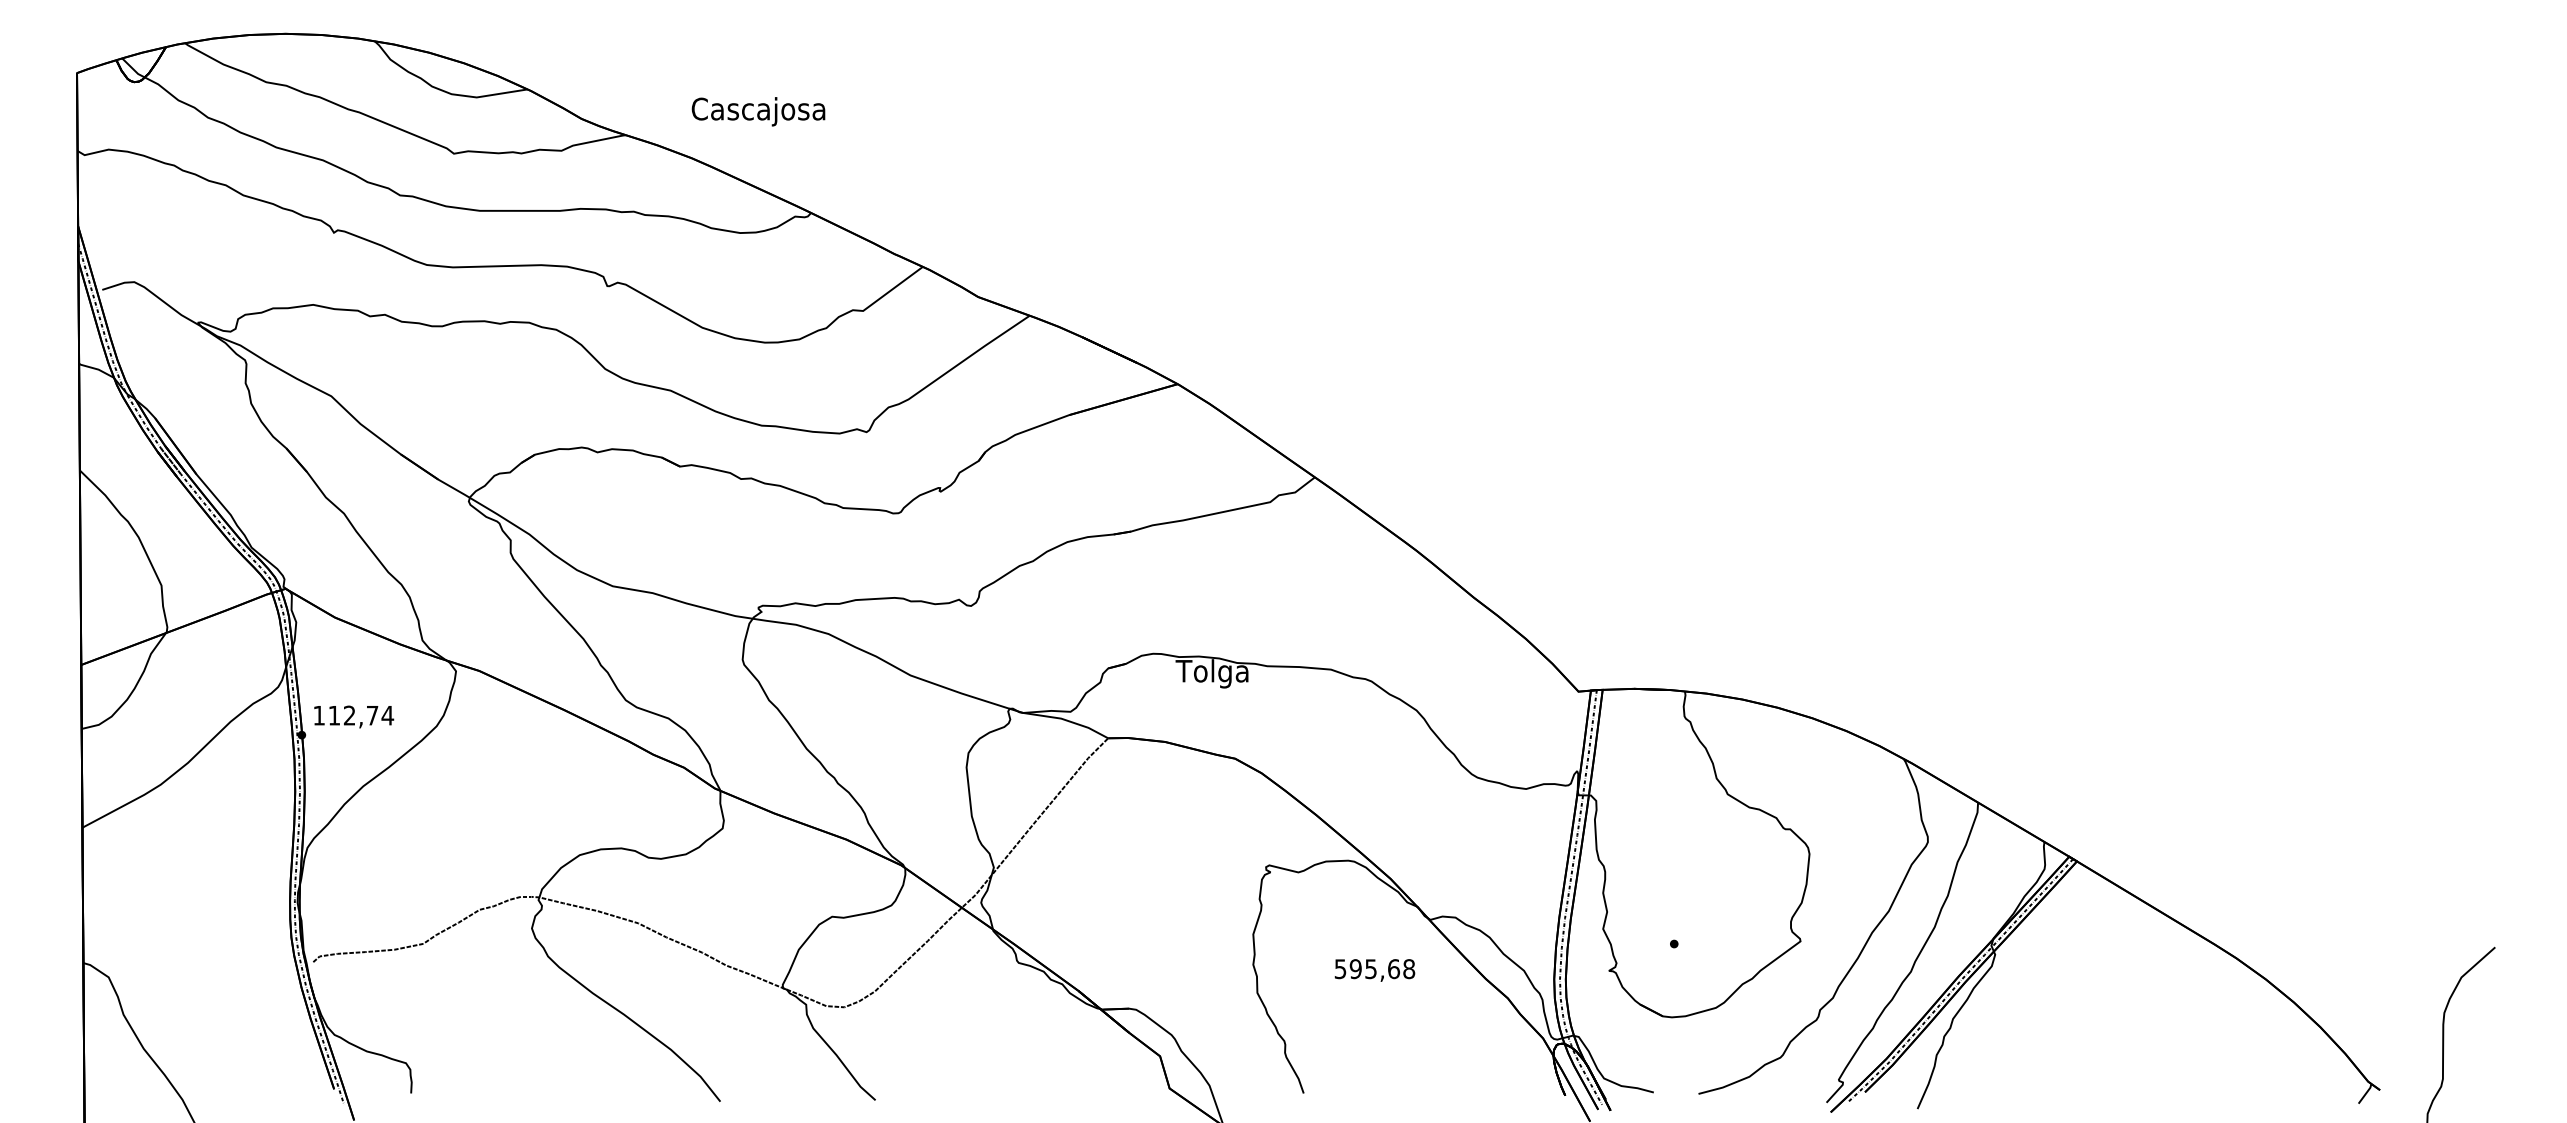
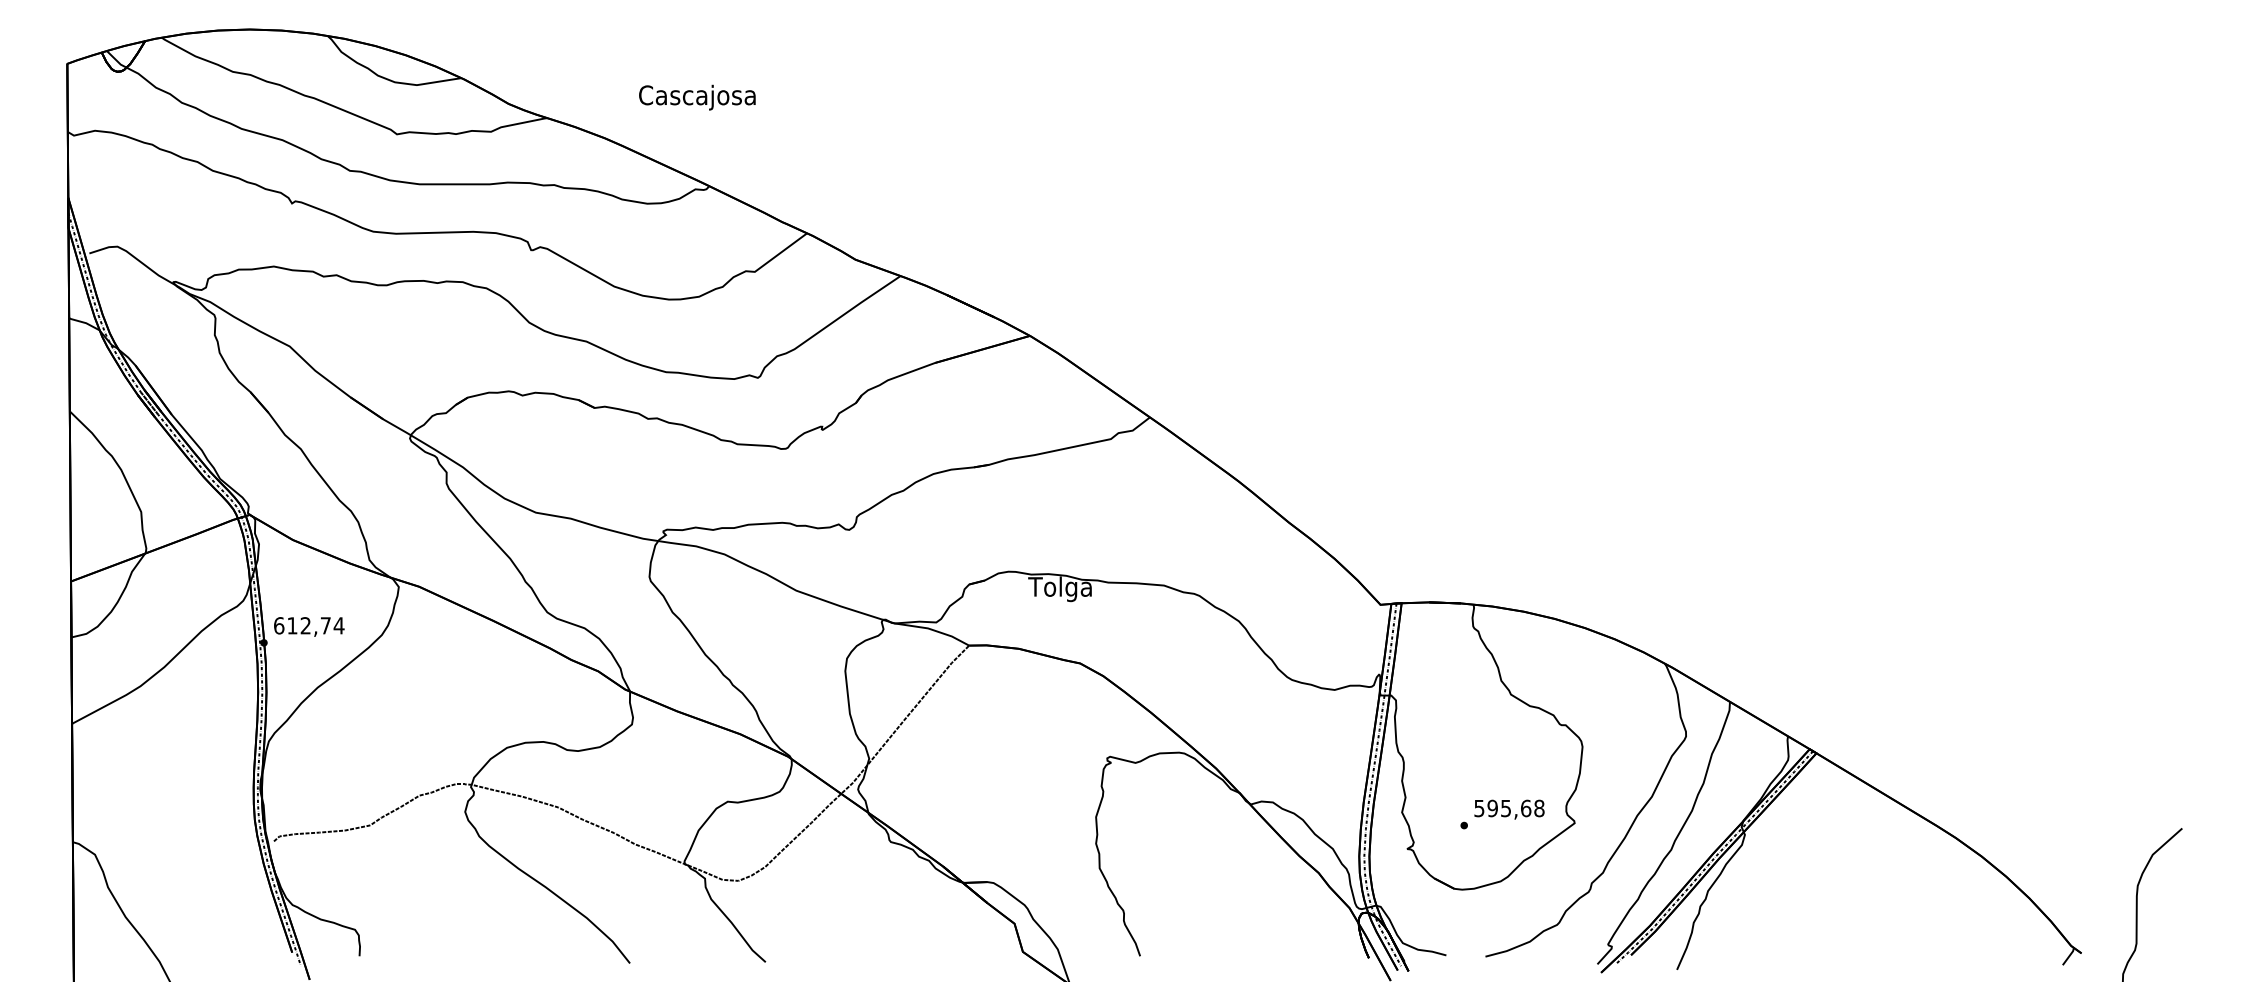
text: (758, 111) -> (697, 97), moved
text: (319, 715) -> (279, 625), 112,74 -> 612,74
text: (1374, 970) -> (1509, 809), moved

